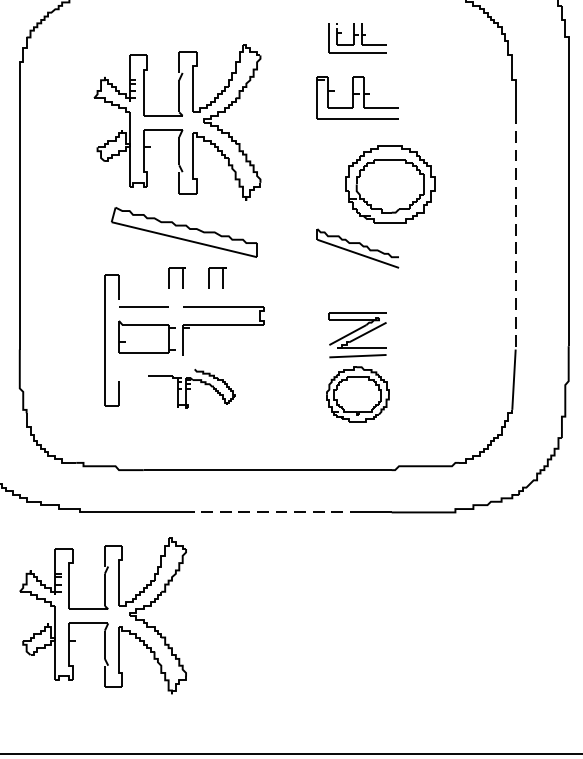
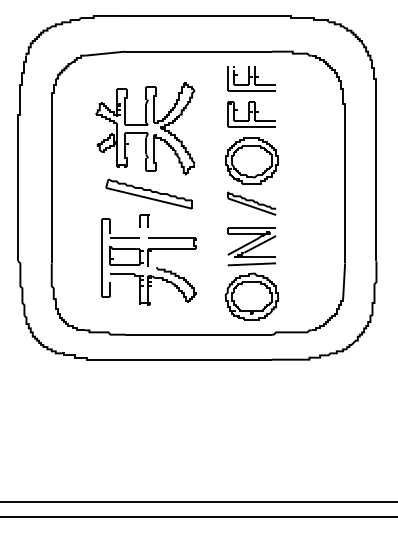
part: (357, 37) -> (251, 78), size x1.43
part: (389, 184) -> (251, 160), moved
line: (516, 231) -> (345, 193), dashed -> solid
part: (217, 277) -> (168, 220), removed
part: (357, 366) -> (251, 273), size x1.43
part: (191, 388) -> (153, 286), size x1.67
line: (267, 512) -> (198, 359), dashed -> solid
part: (102, 615) -> (100, 420), removed

